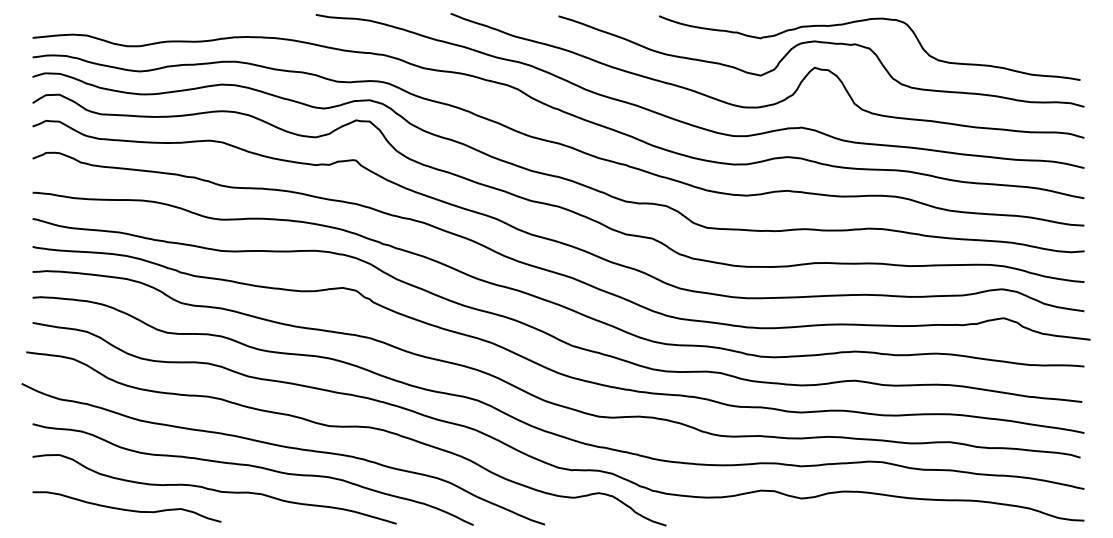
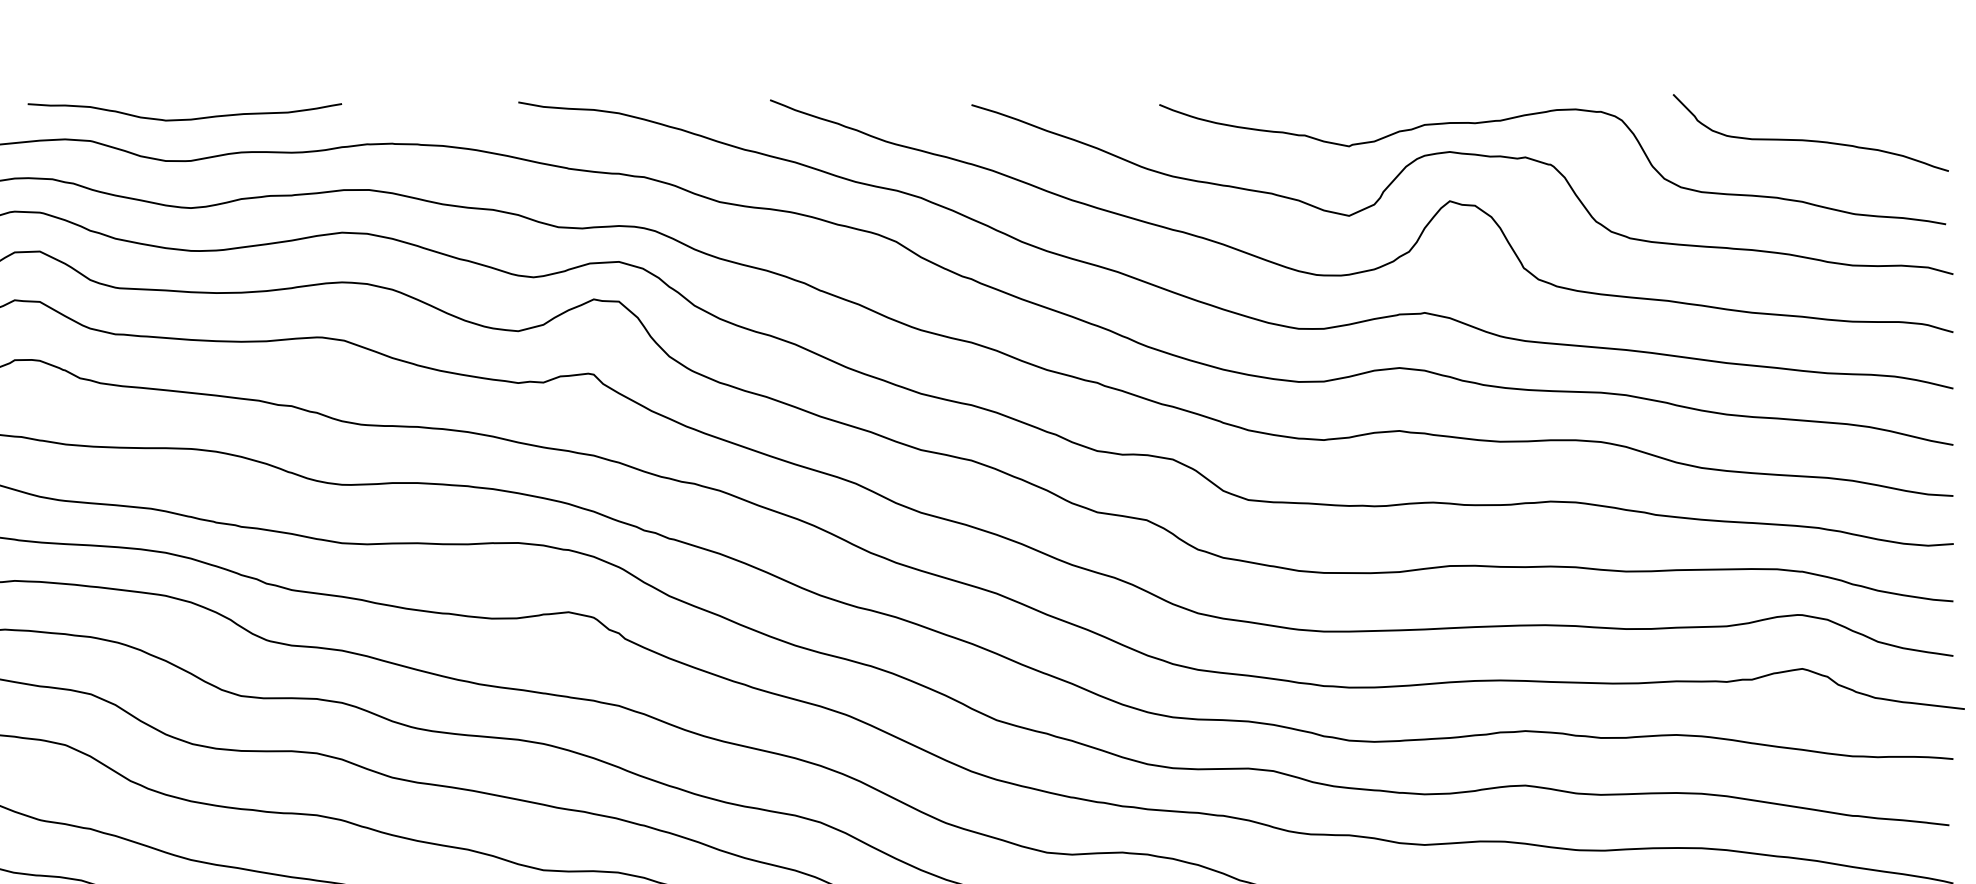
curve: (137, 23) -> (185, 118), added
curve: (1007, 34) -> (1809, 139), added

